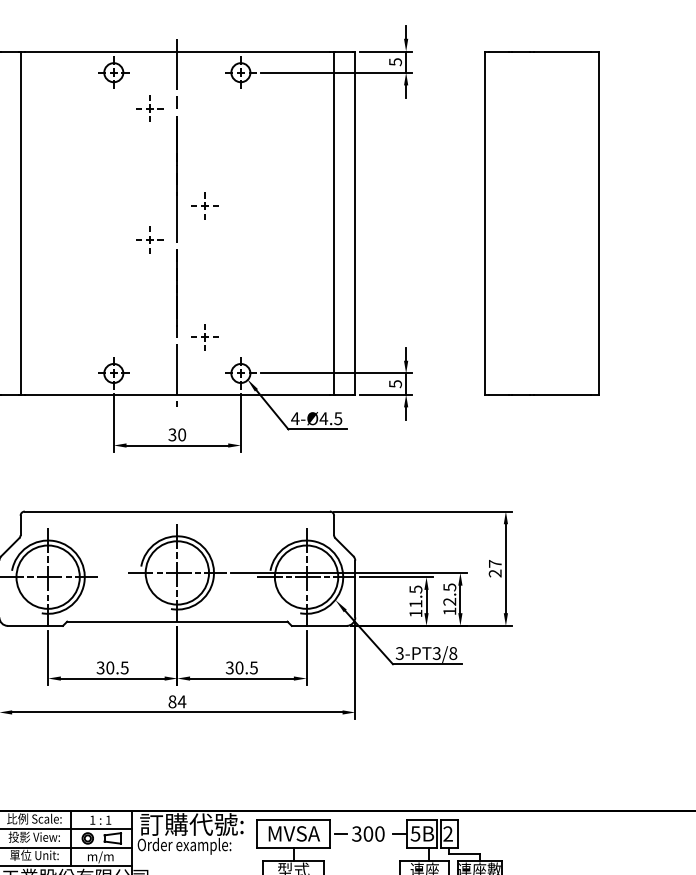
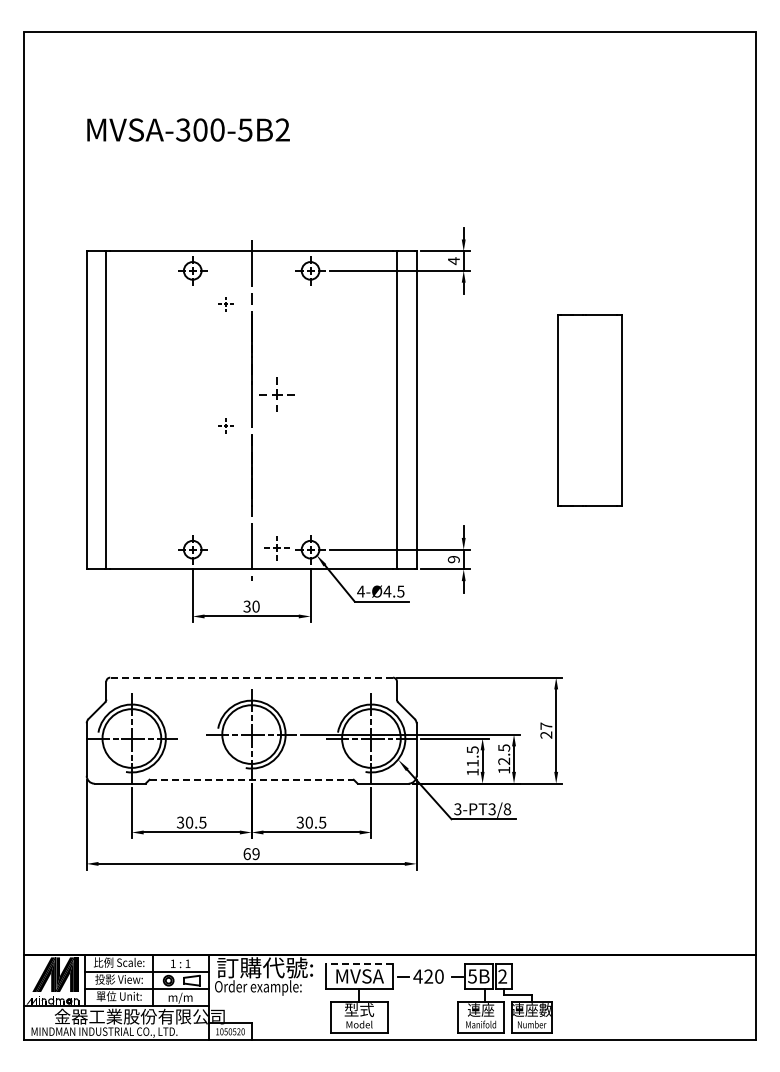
text: (395, 62) -> (453, 261), 5 -> 4
part: (149, 108) -> (225, 304), size x0.6
part: (204, 206) -> (276, 394), size x1.4
part: (541, 222) -> (589, 409), size x0.6
part: (149, 239) -> (225, 425), size x0.6
part: (204, 337) -> (276, 548), moved
text: (395, 384) -> (453, 559), 5 -> 9
line: (177, 511) -> (251, 677), solid -> dashed
line: (178, 621) -> (252, 779), solid -> dashed
text: (177, 702) -> (251, 854), 84 -> 69
line: (293, 819) -> (359, 963), solid -> dashed
text: (362, 833) -> (423, 976), 300 -> 420

